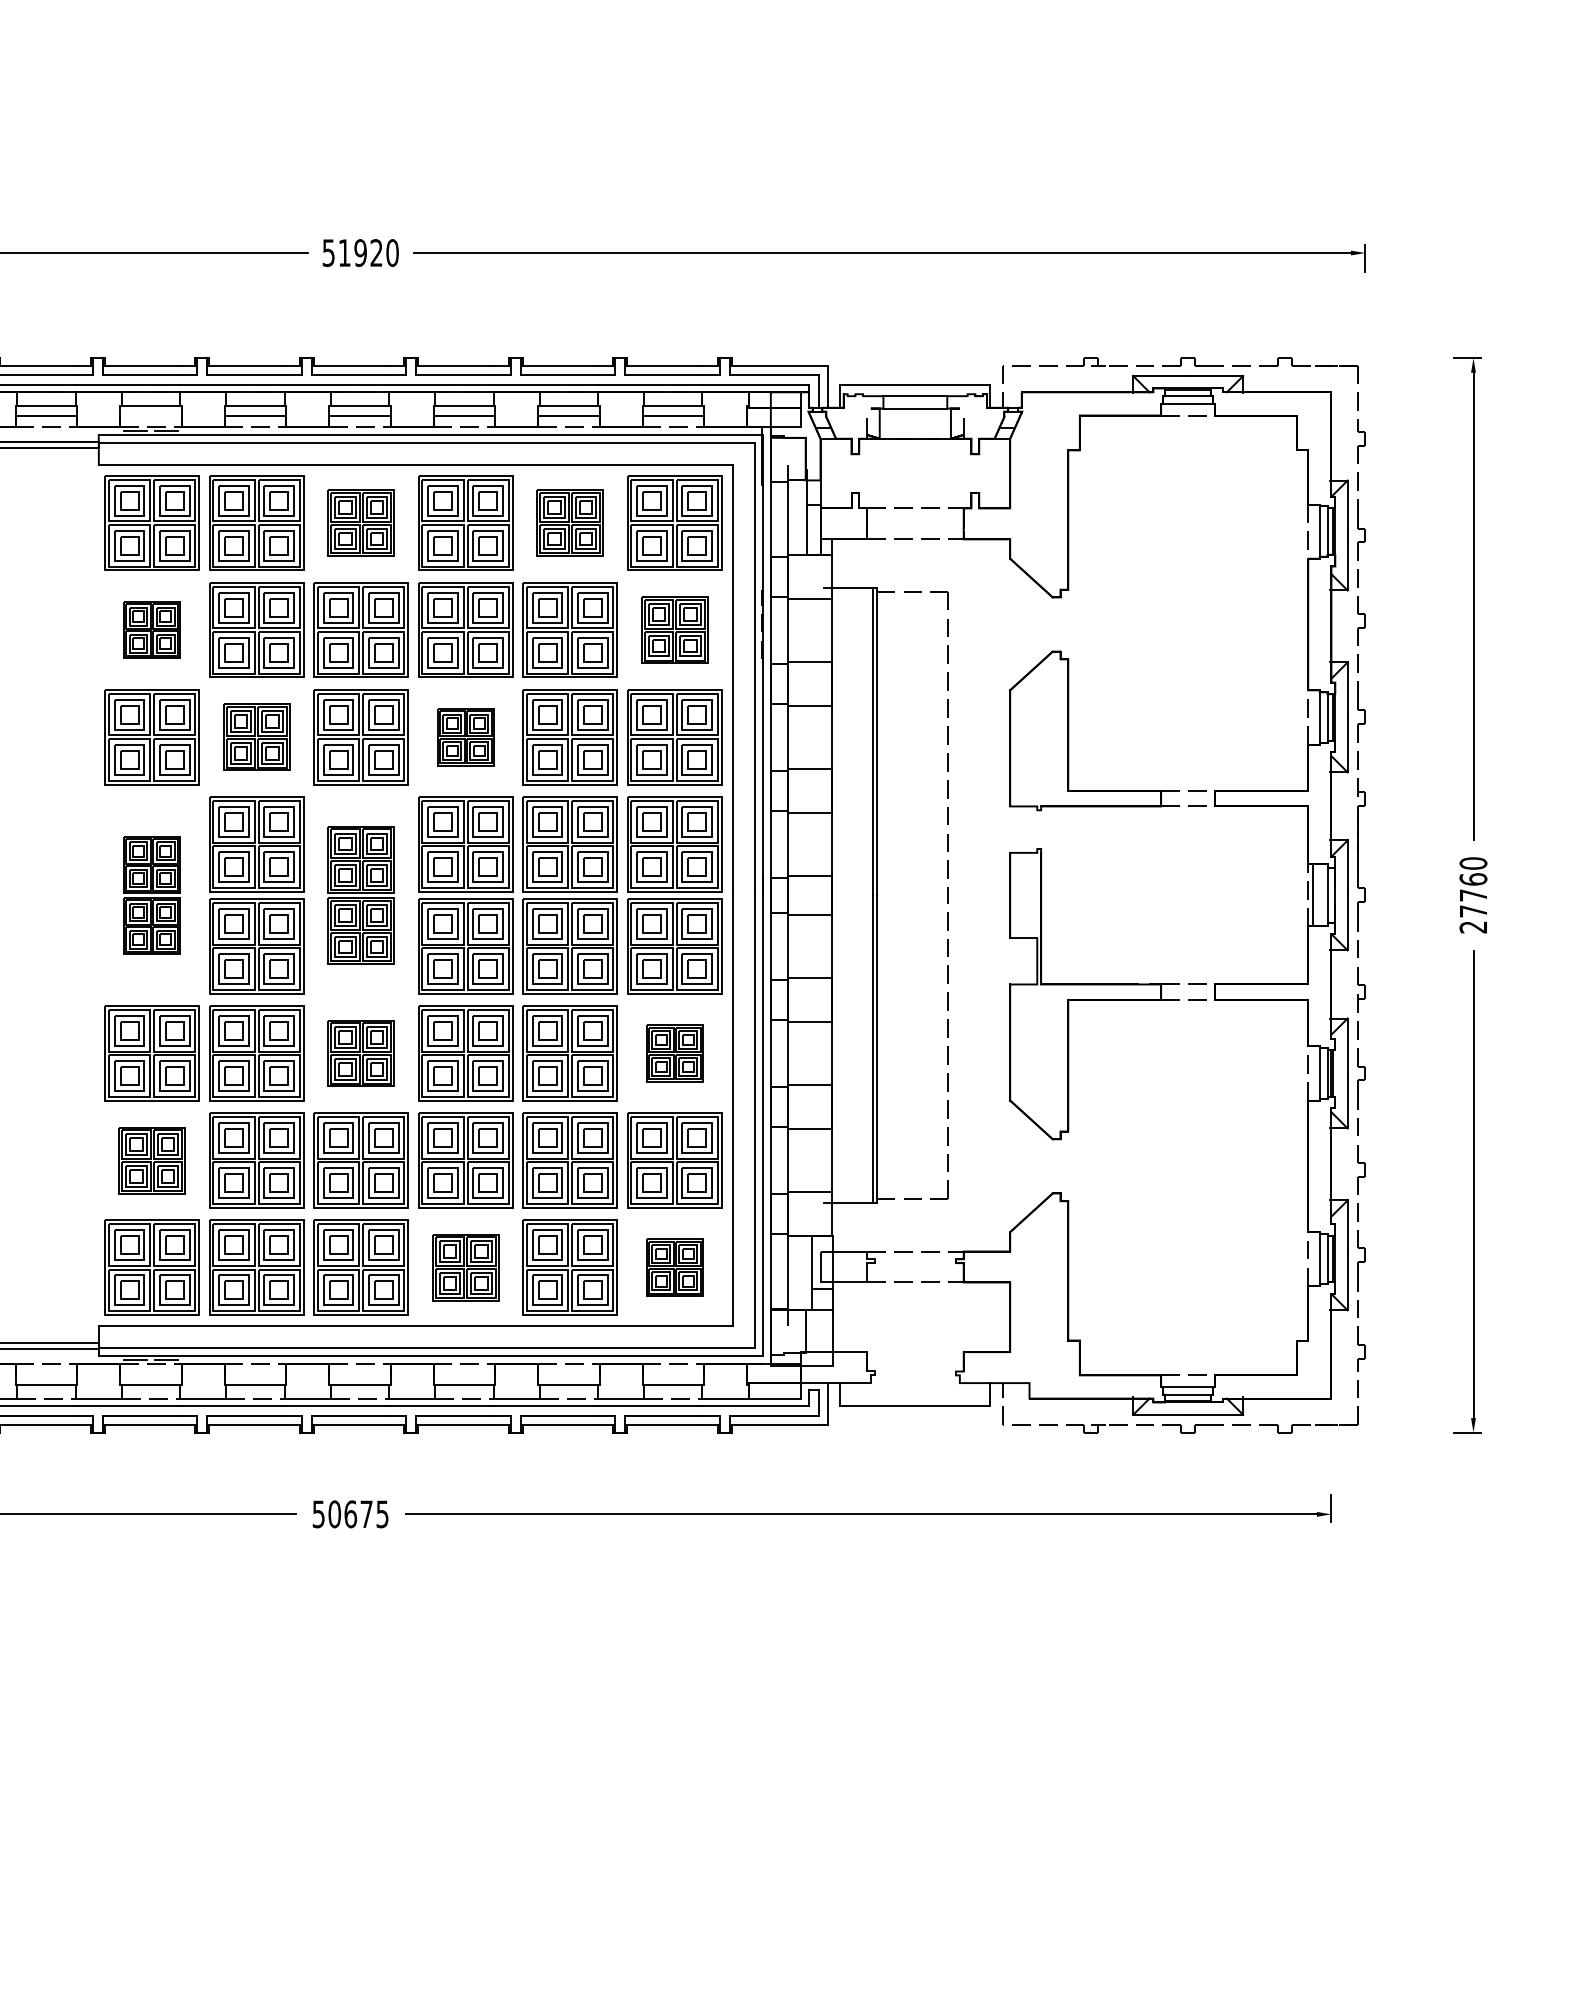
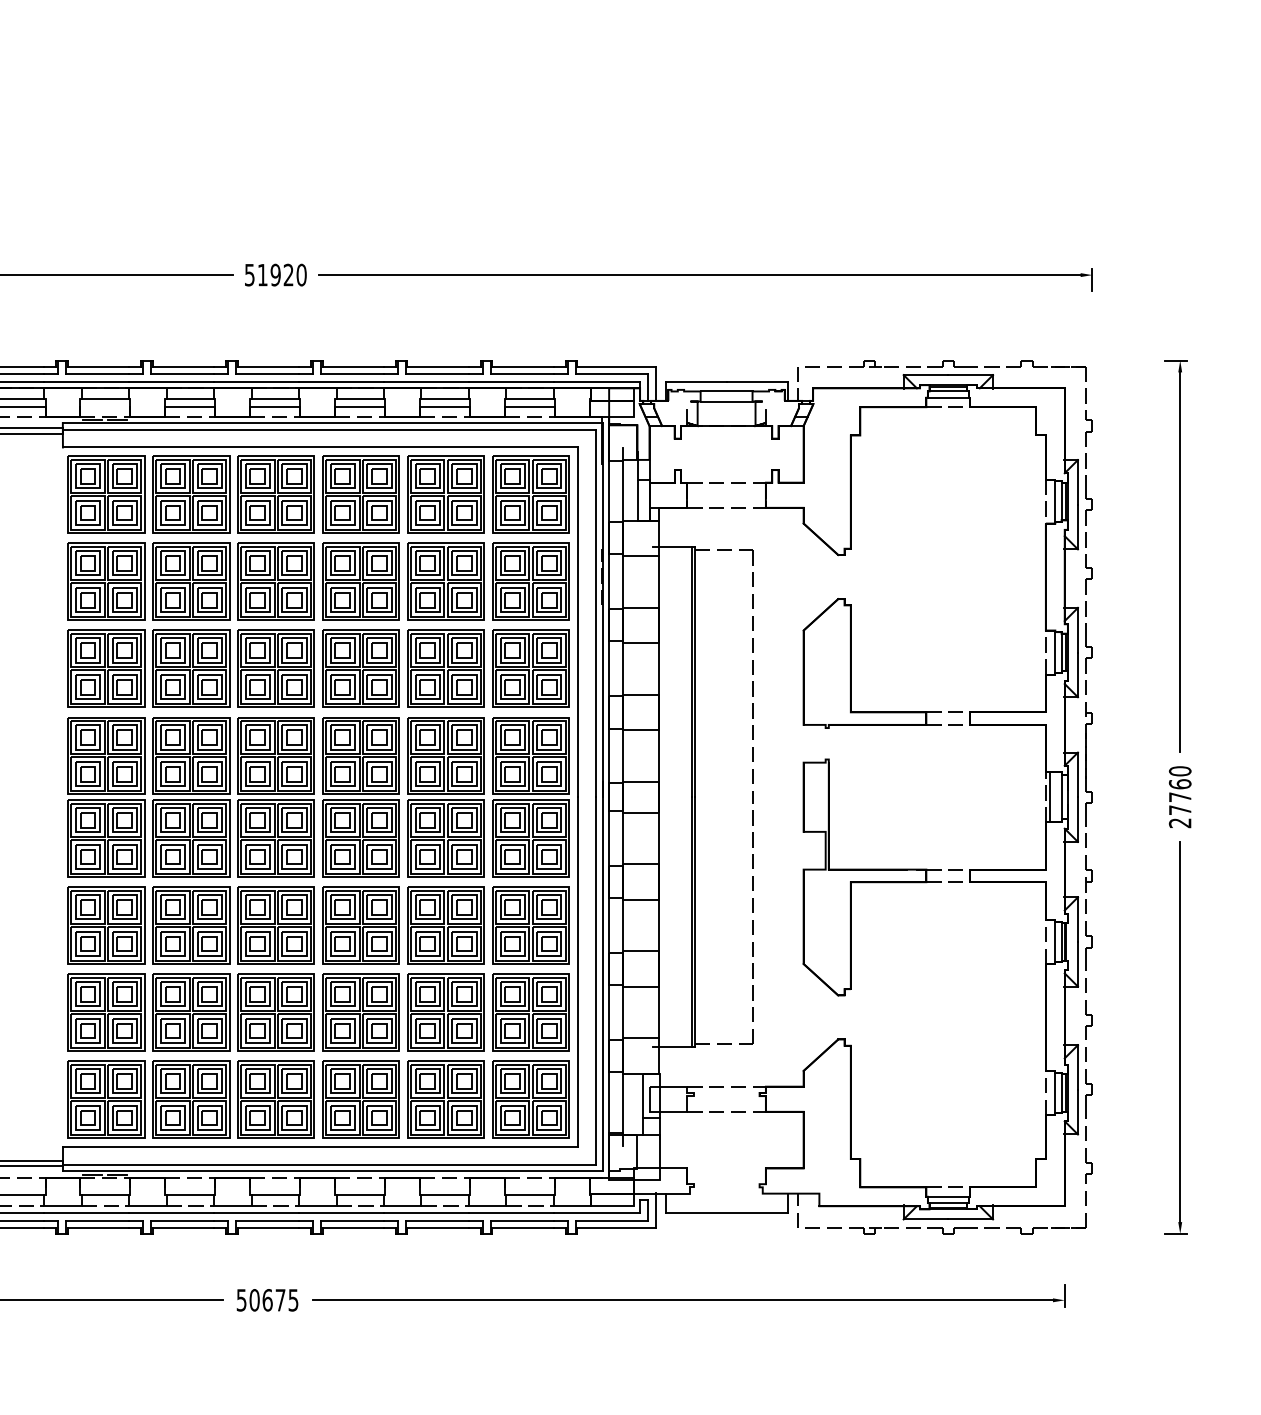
part: (360, 522) -> (275, 494), size x1.43
part: (569, 522) -> (445, 494), size x1.43
part: (151, 629) -> (105, 581), size x1.67
part: (674, 629) -> (530, 581), size x1.43
part: (256, 737) -> (191, 668), size x1.43
part: (465, 737) -> (360, 668), size x1.67
part: (151, 895) -> (105, 797), size x1.67
part: (360, 895) -> (275, 797), size x1.43
part: (360, 1053) -> (275, 925), size x1.43
part: (674, 1053) -> (530, 925), size x1.67
part: (151, 1160) -> (105, 1012), size x1.43
part: (465, 1267) -> (360, 1099), size x1.43
part: (674, 1267) -> (530, 1099), size x1.67

